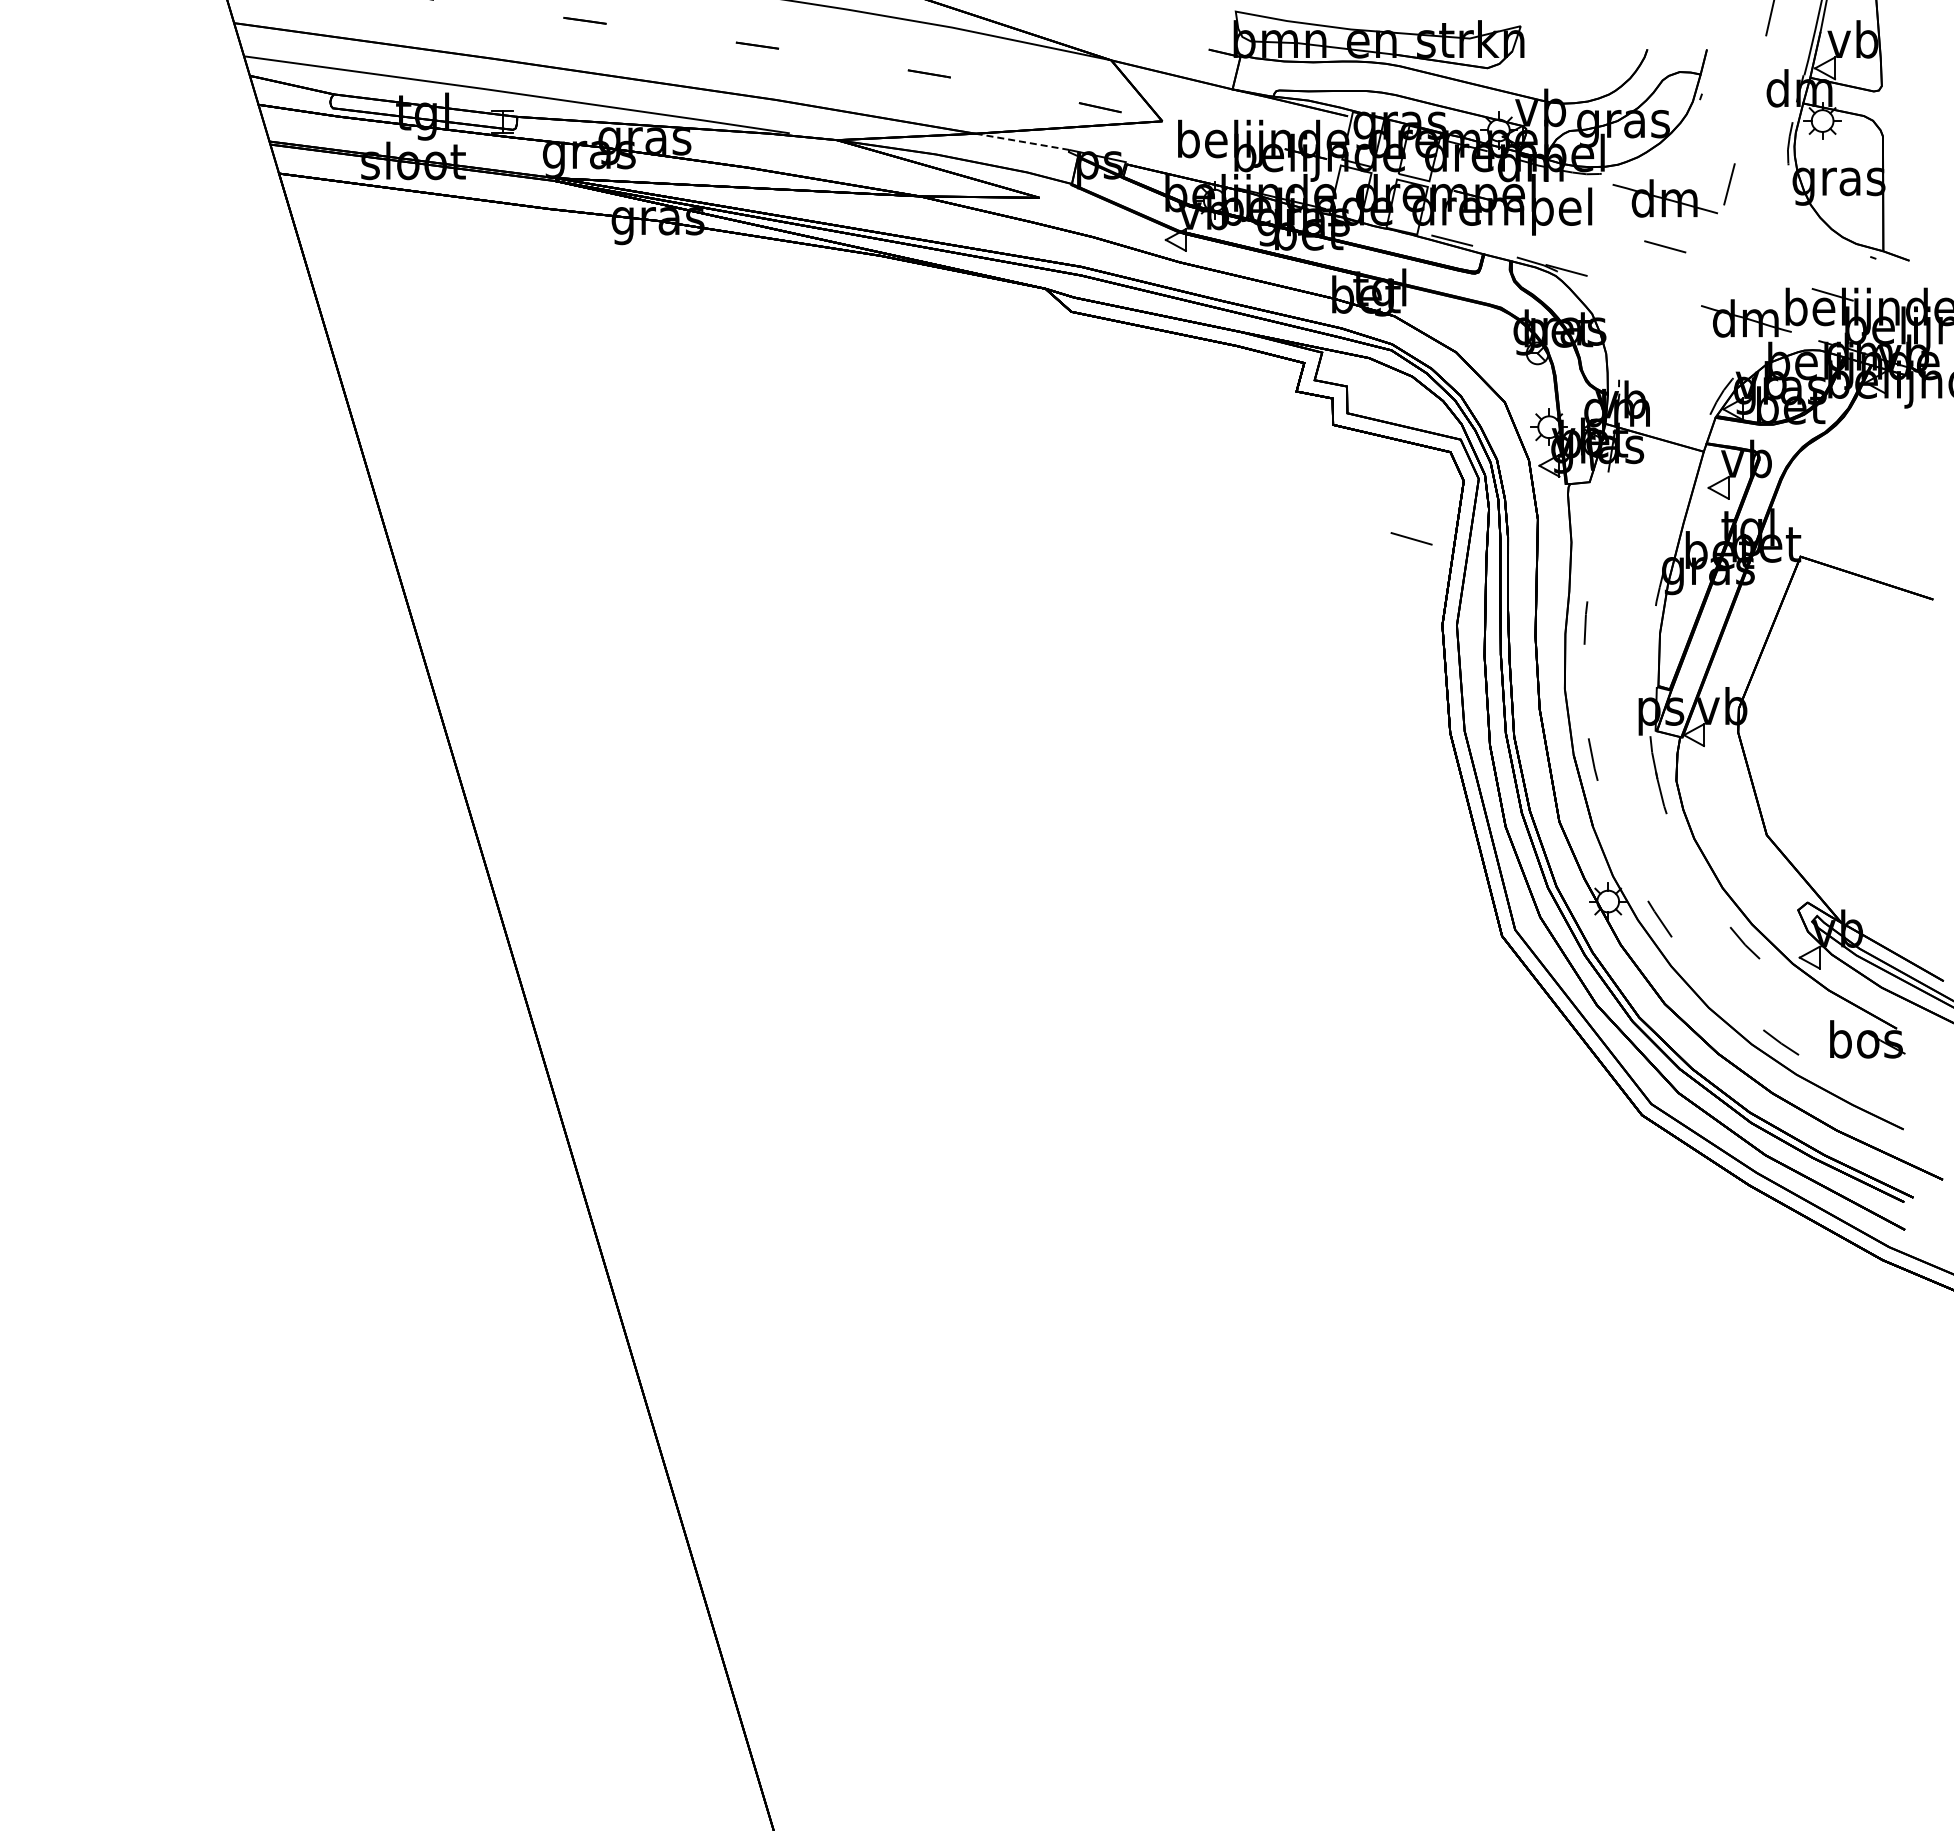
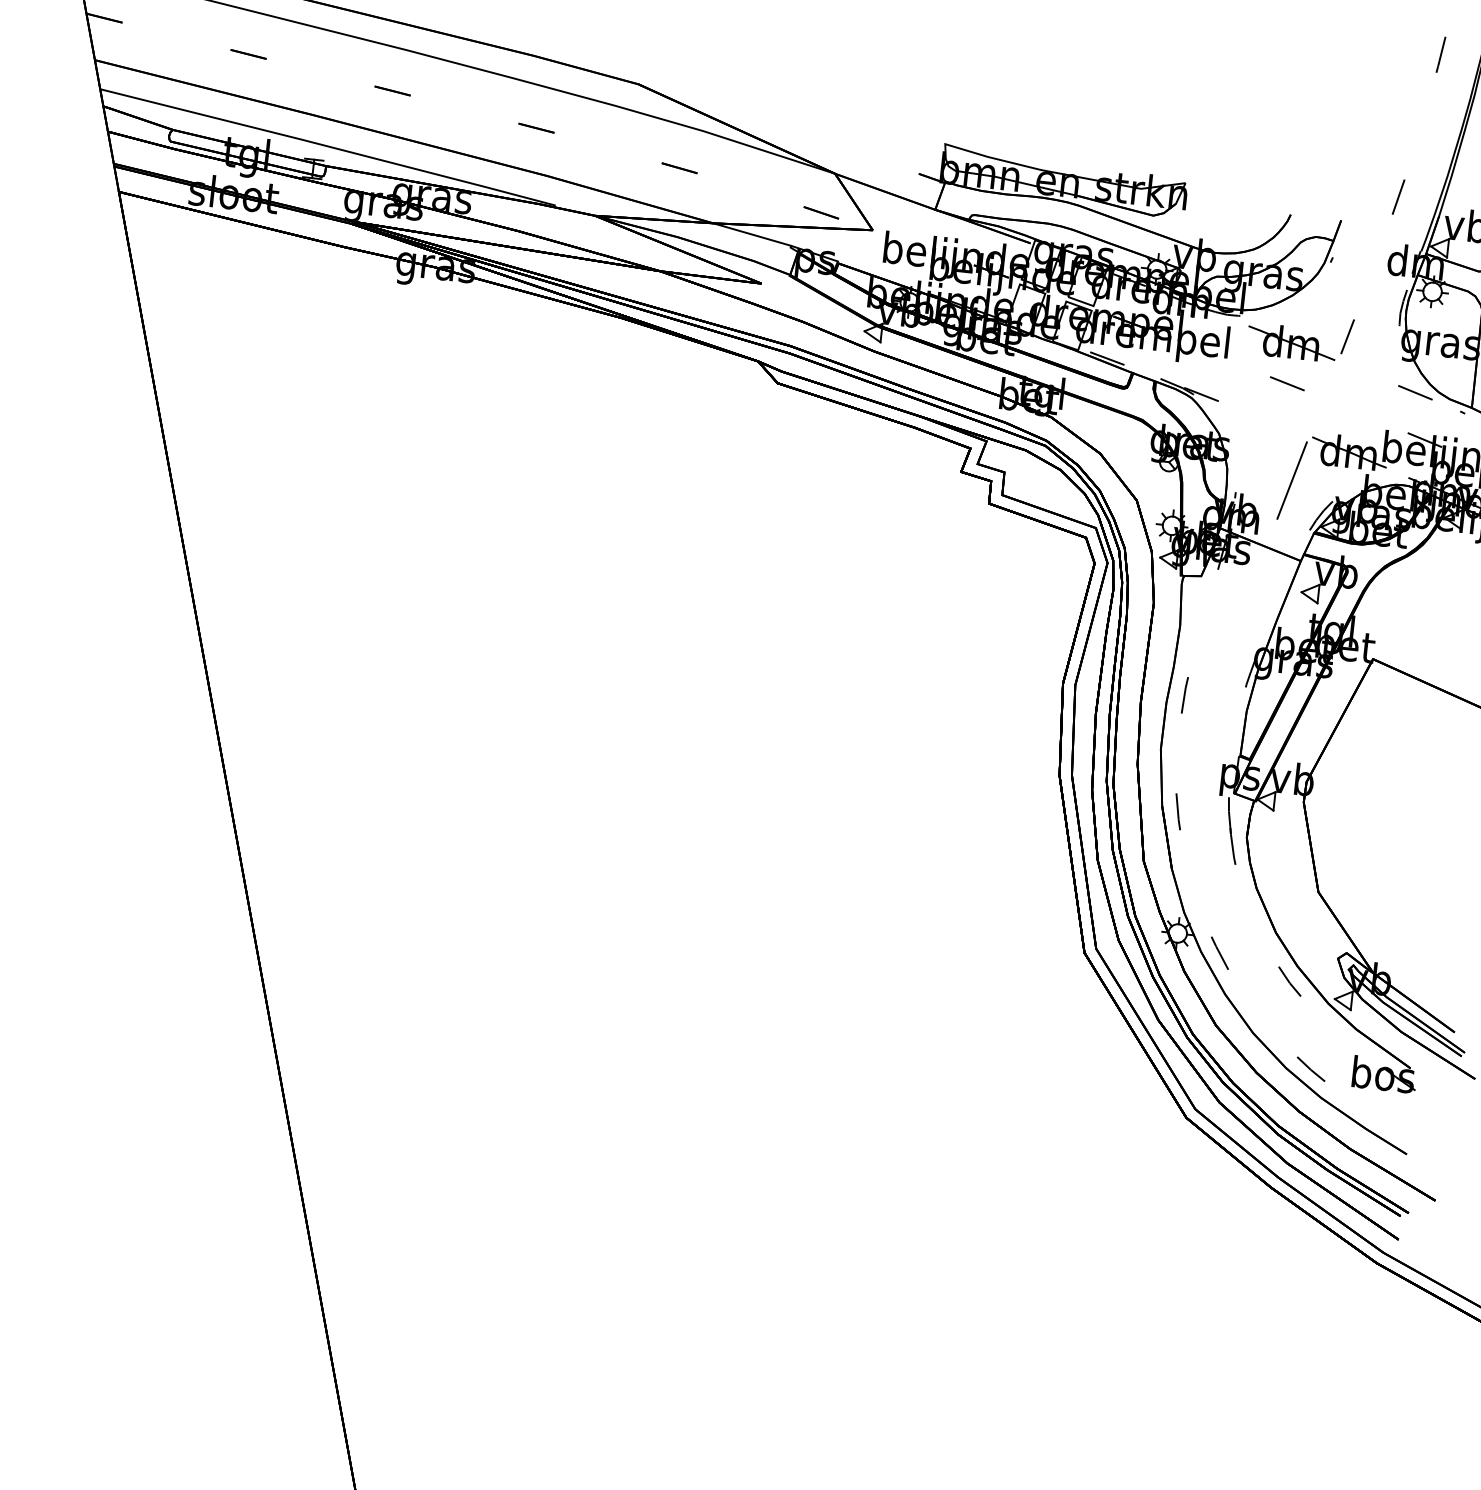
line: (1022, 141) -> (752, 234), dashed -> solid
line: (1683, 358) -> (1292, 480), added
line: (1411, 538) -> (1415, 392), moved

